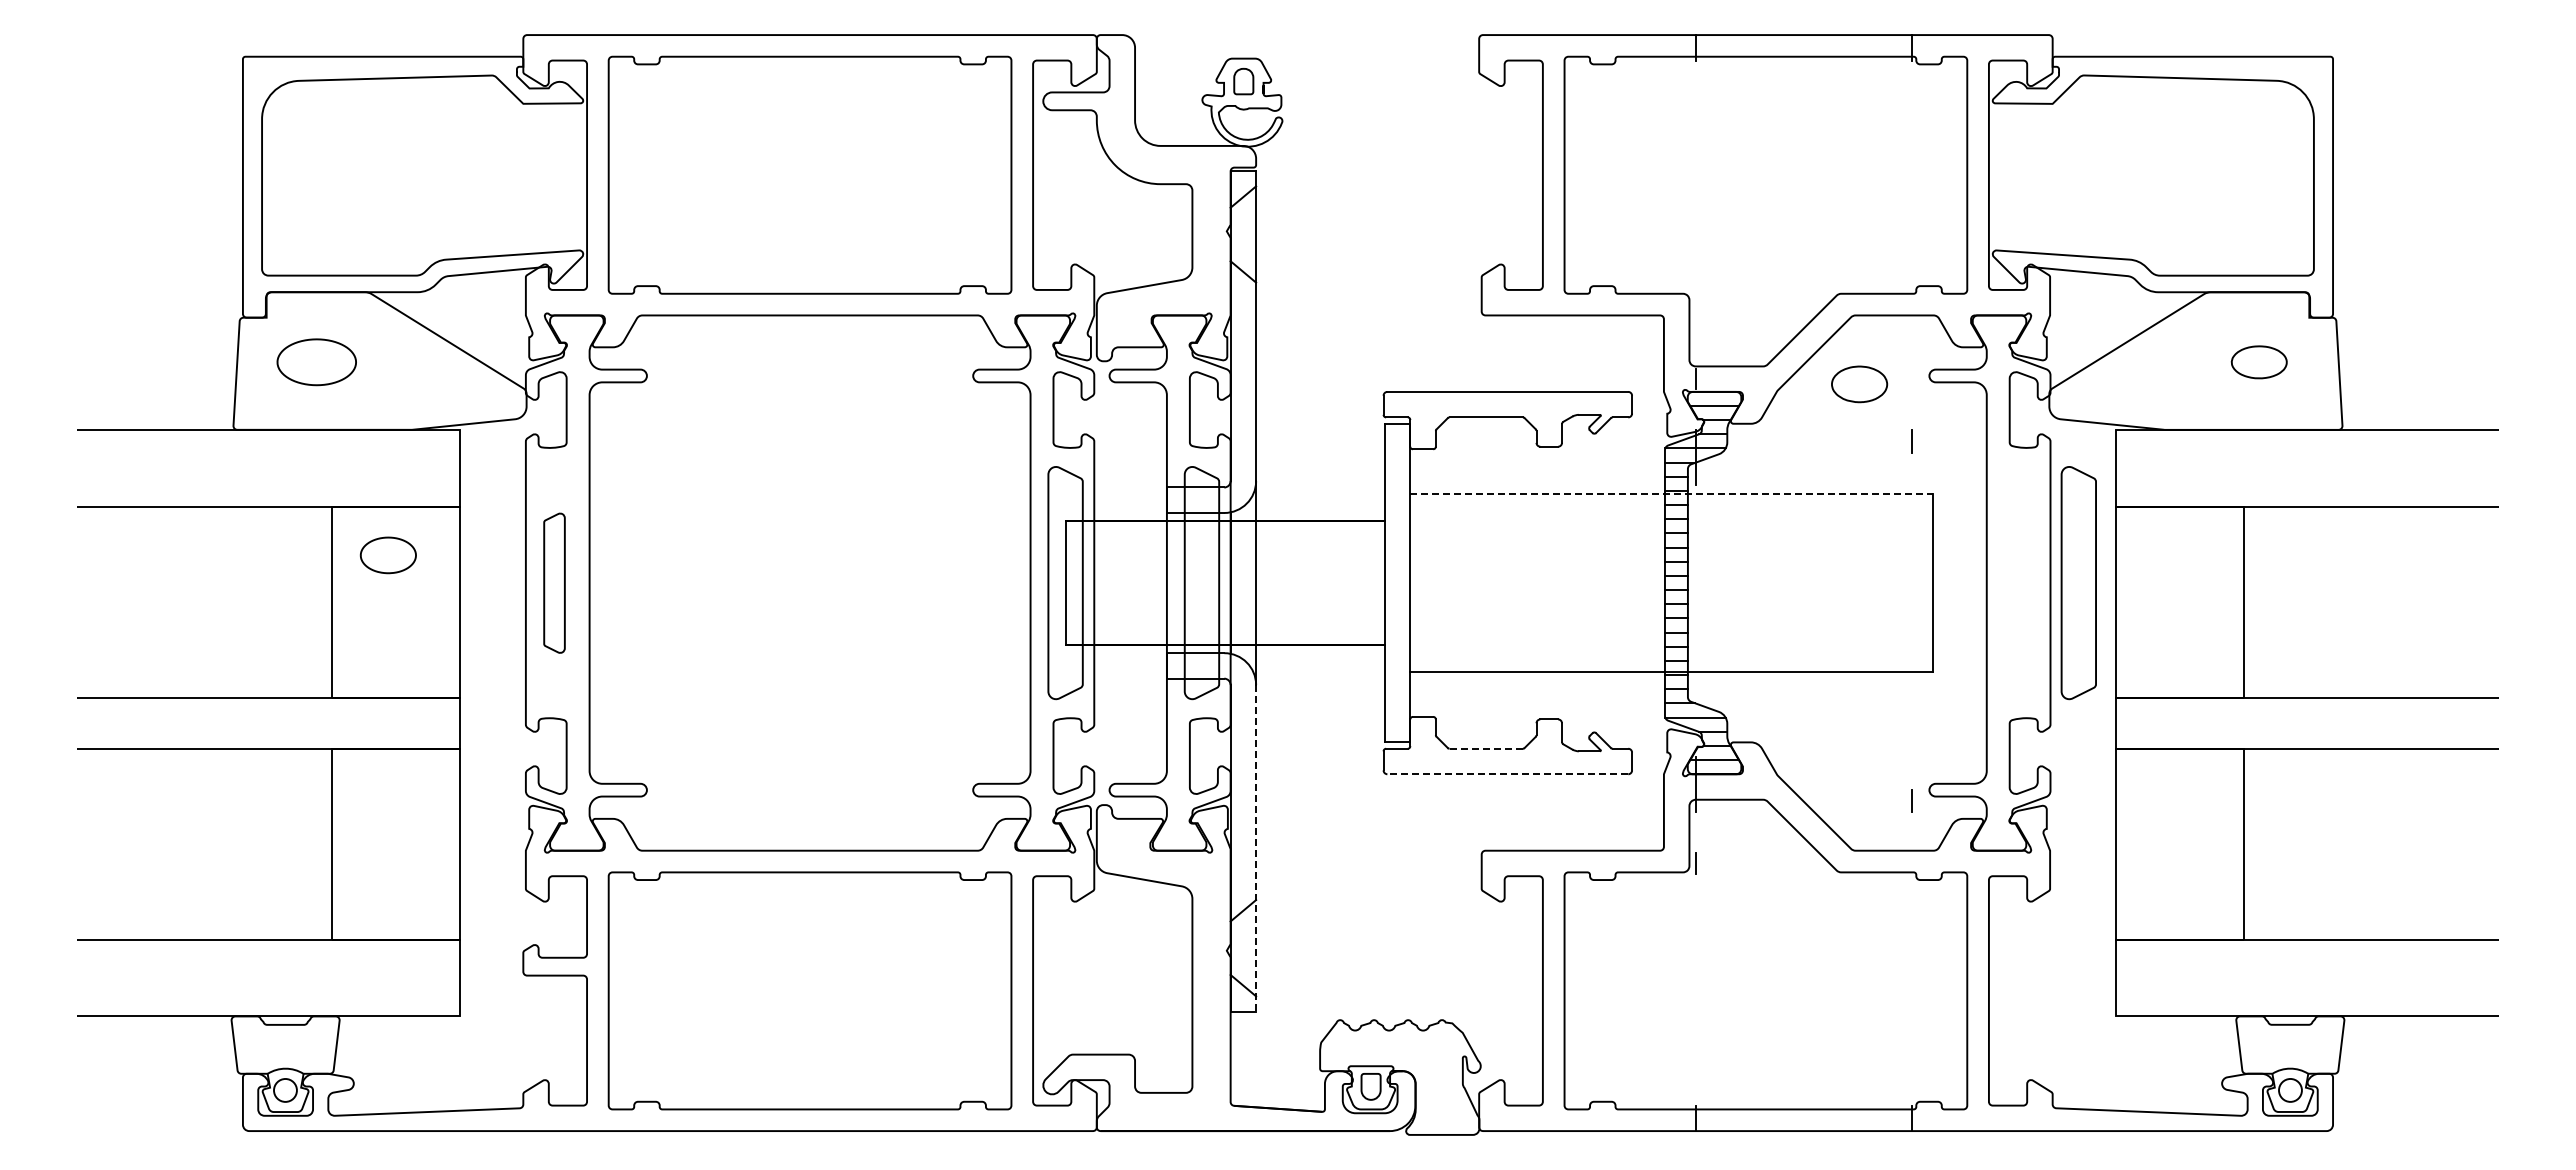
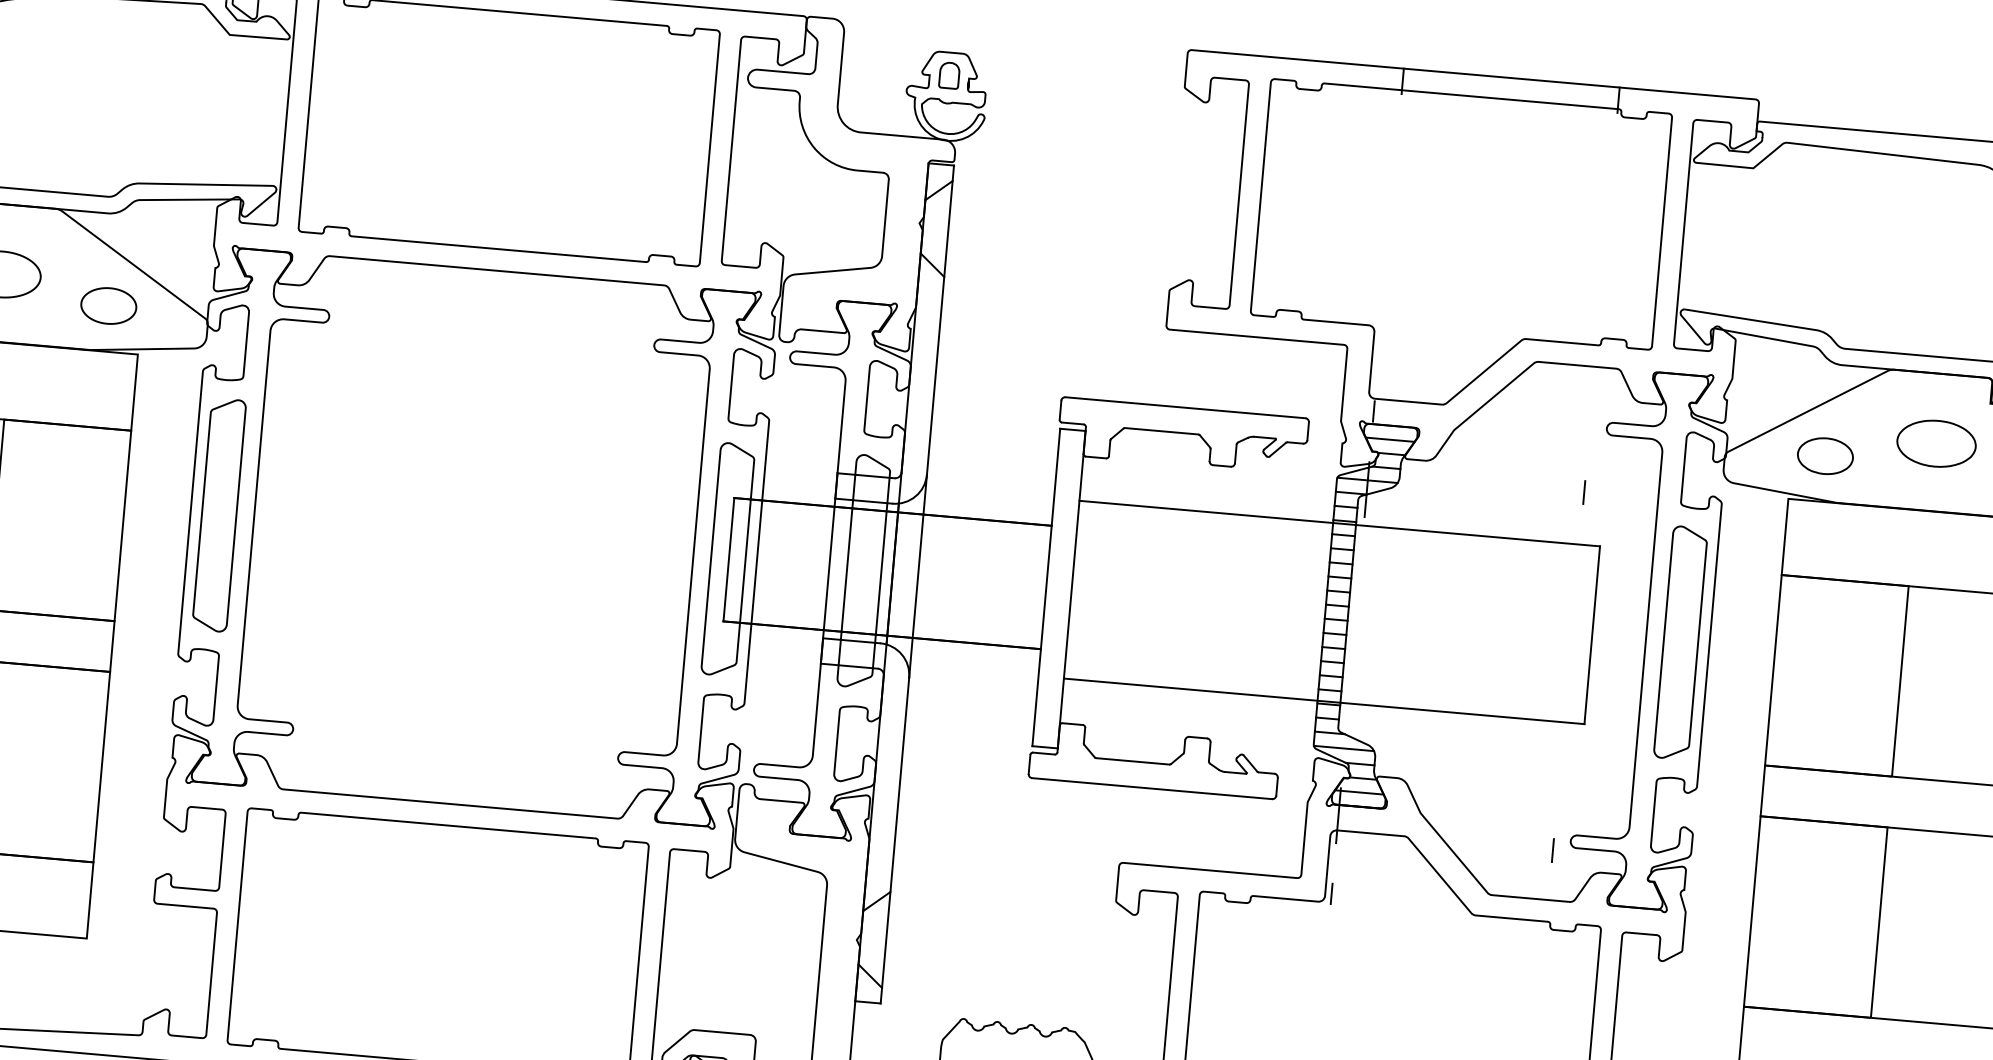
part: (2259, 362) -> (1936, 443), size x1.43
part: (1859, 384) -> (1825, 456), moved
line: (1672, 493) -> (1340, 523), dashed -> solid
part: (387, 555) -> (107, 306), moved
part: (554, 583) -> (219, 515), size x1.67
part: (2078, 583) -> (1680, 643), moved
line: (1486, 748) -> (1133, 761), dashed -> solid
line: (1507, 774) -> (1151, 788), dashed -> solid
line: (1256, 848) -> (895, 840), dashed -> solid

